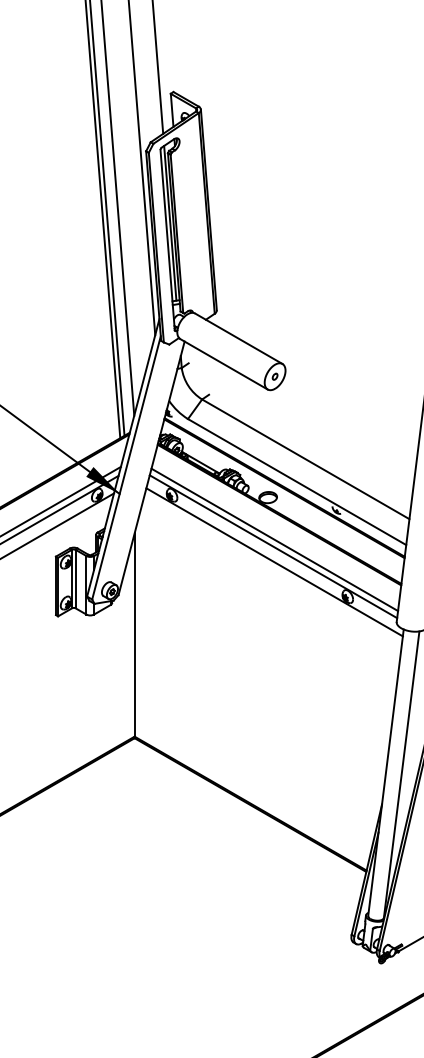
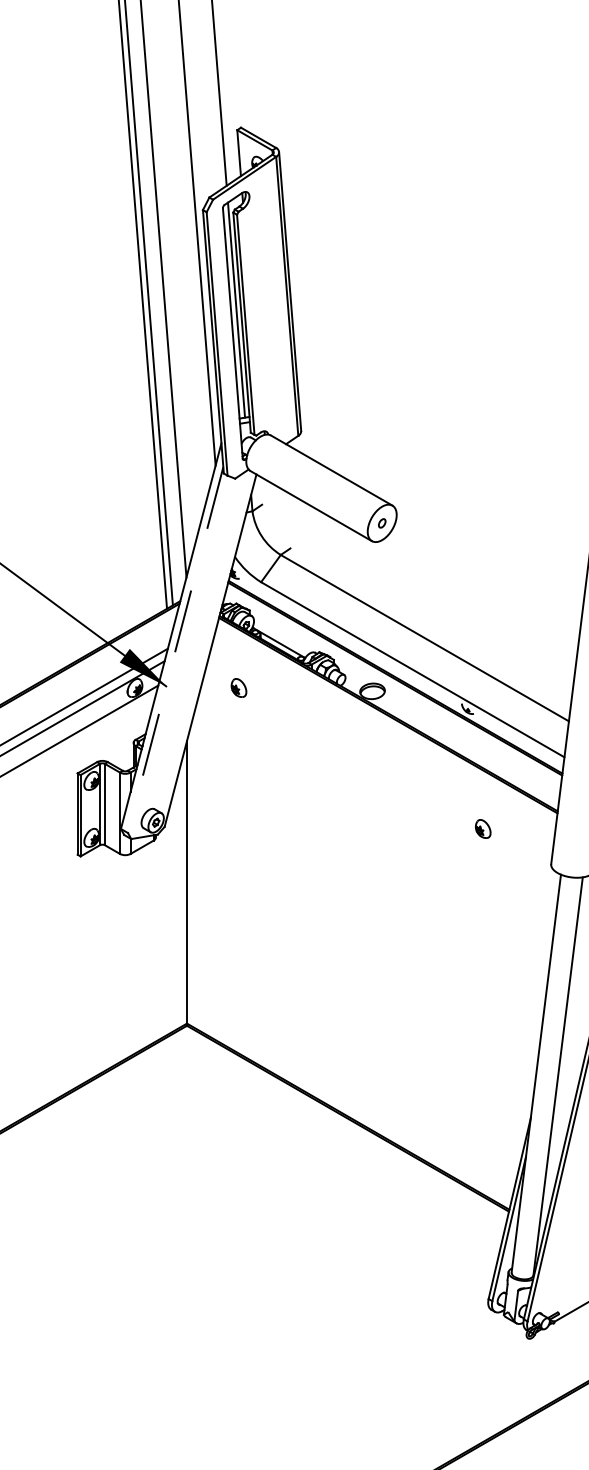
line: (126, 468) -> (175, 650), solid -> dashed
line: (274, 540) -> (381, 750), removed
line: (273, 546) -> (379, 759), removed
line: (274, 562) -> (381, 781), removed

